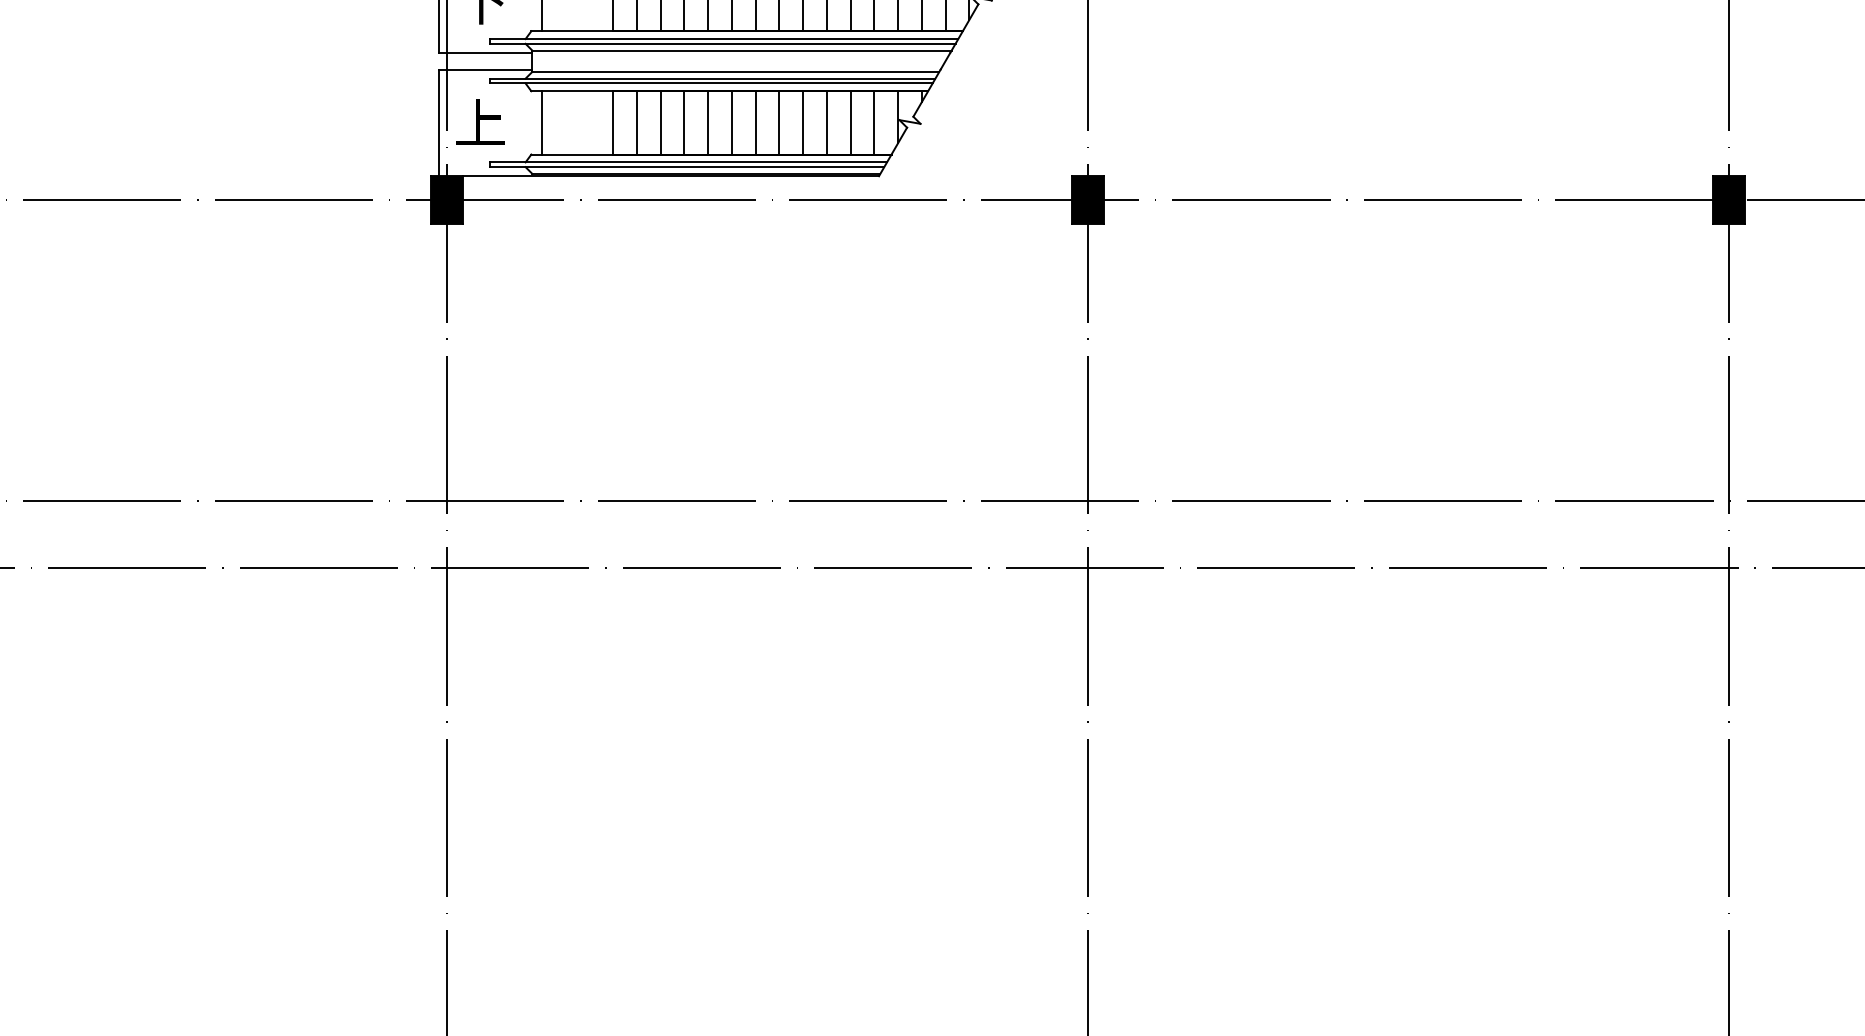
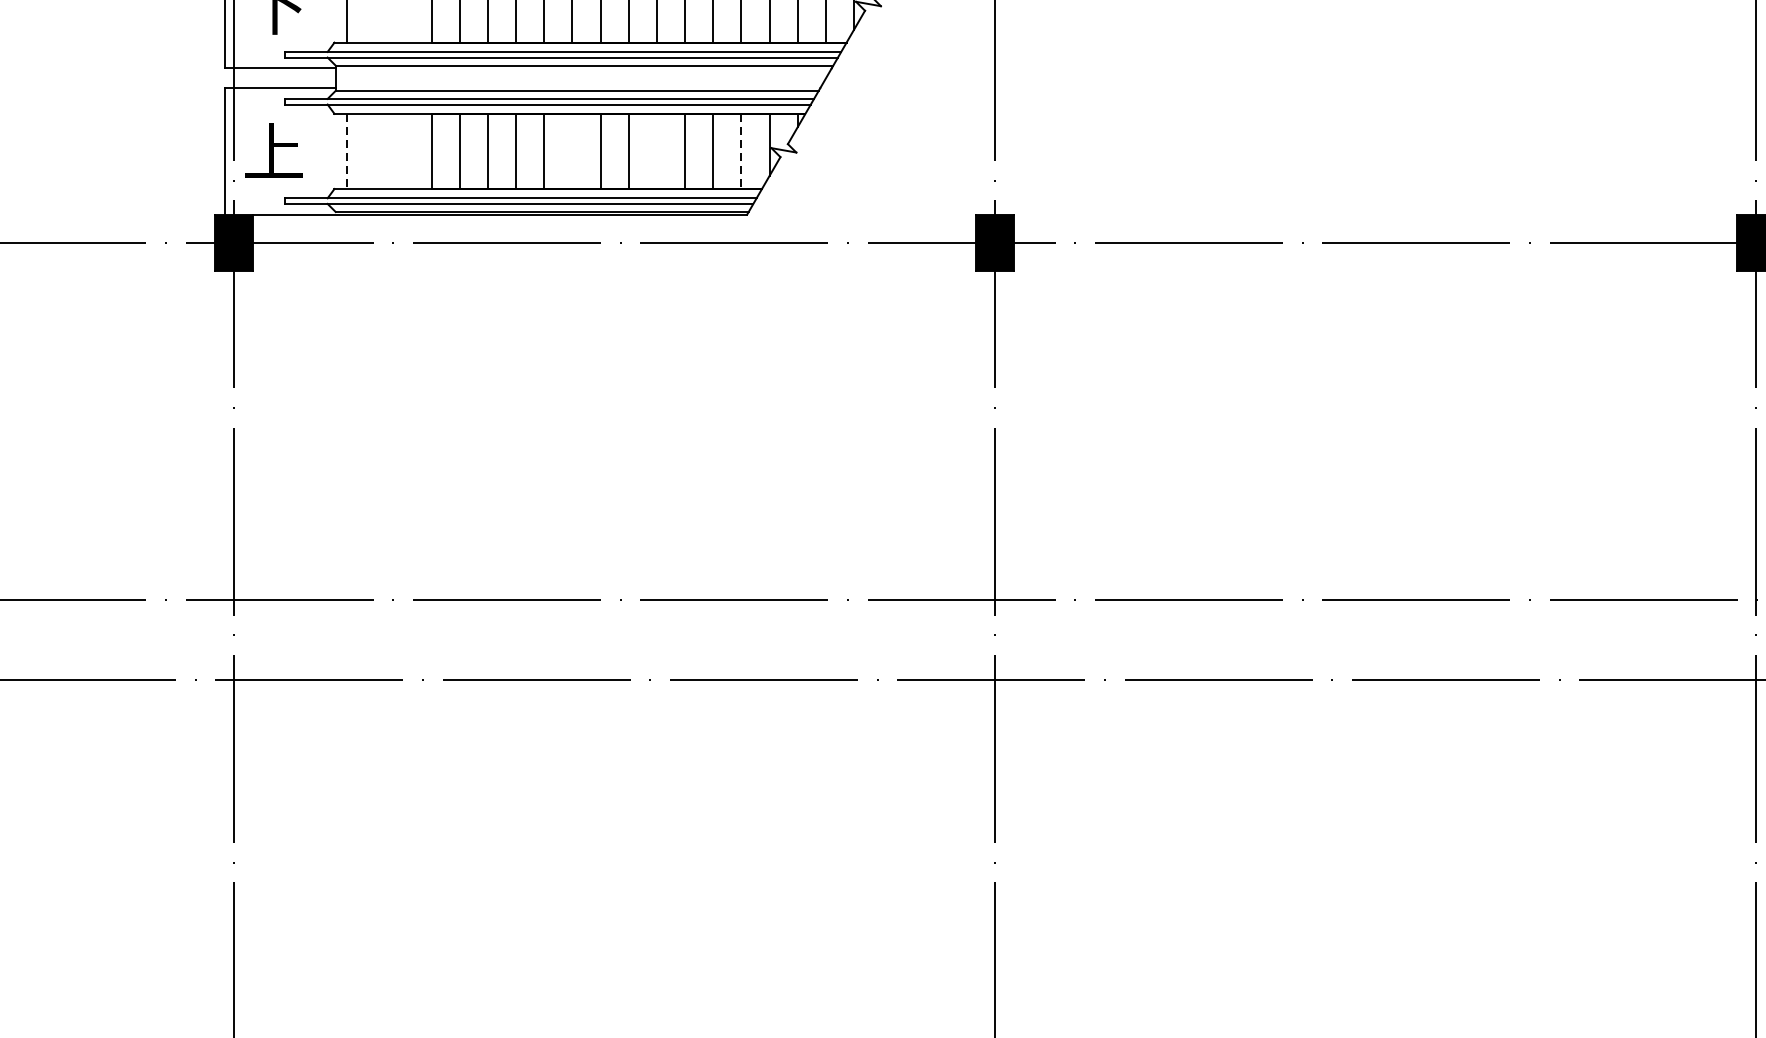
line: (541, 122) -> (346, 150), solid -> dashed
line: (731, 122) -> (572, 150), removed
line: (803, 122) -> (657, 150), removed
line: (874, 122) -> (741, 150), solid -> dashed

